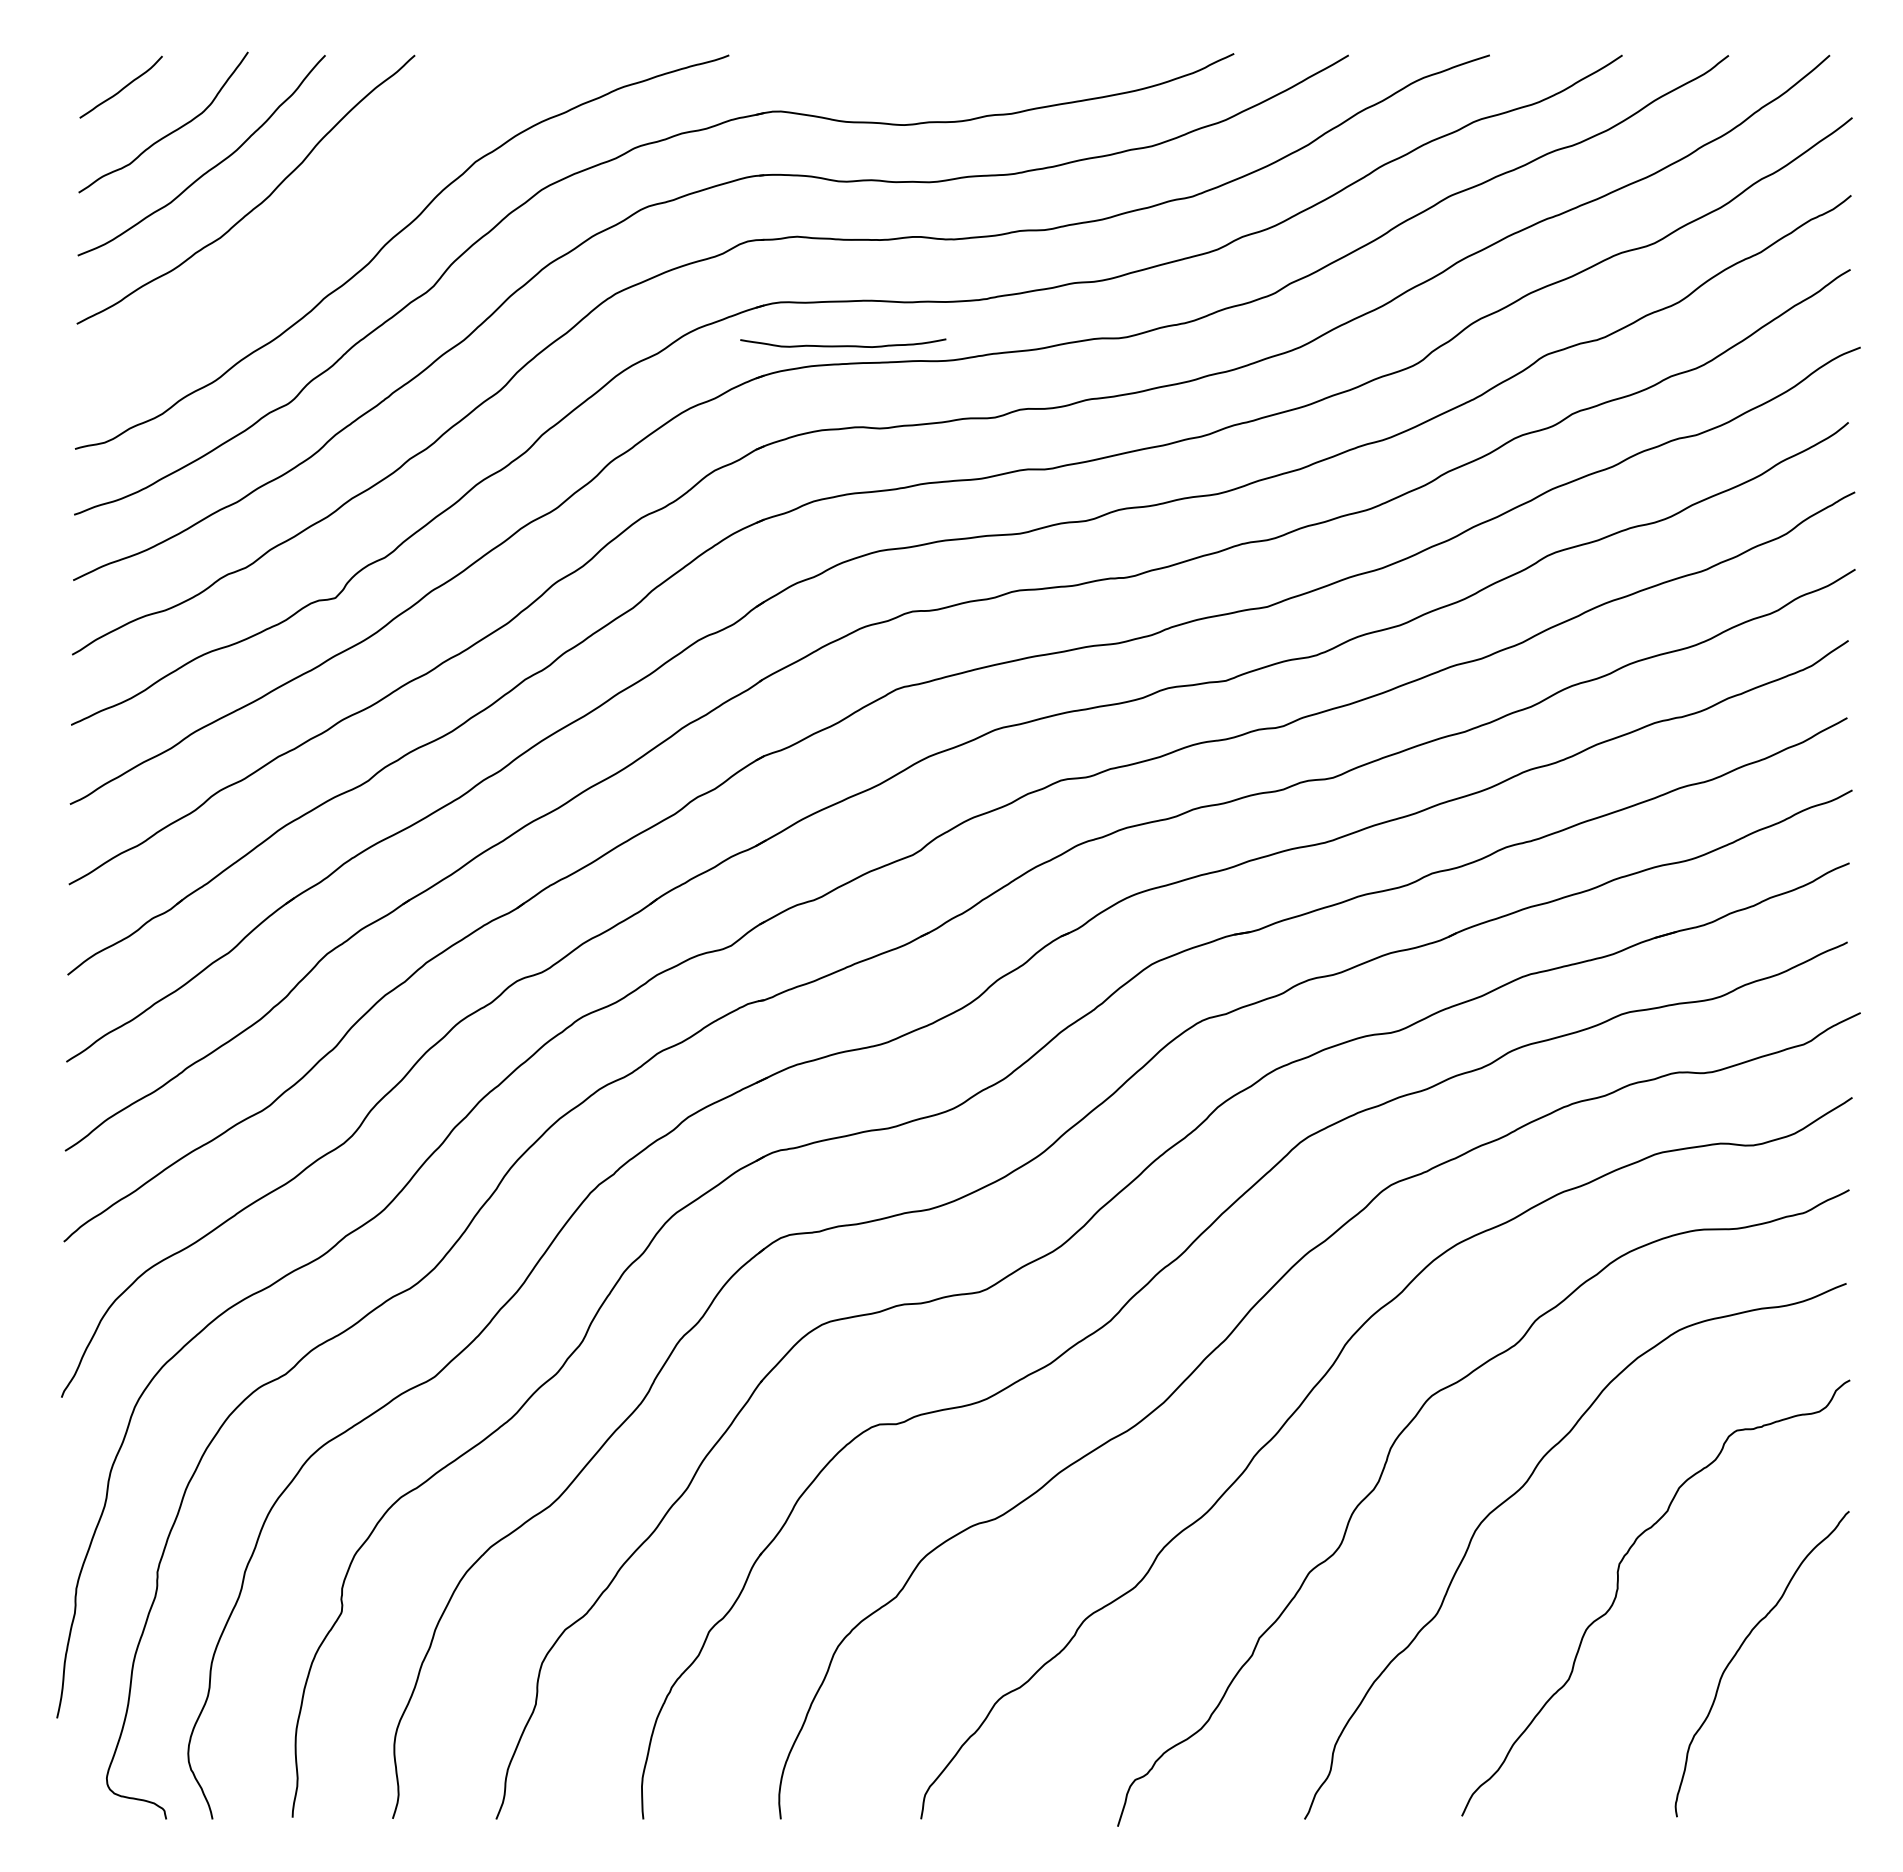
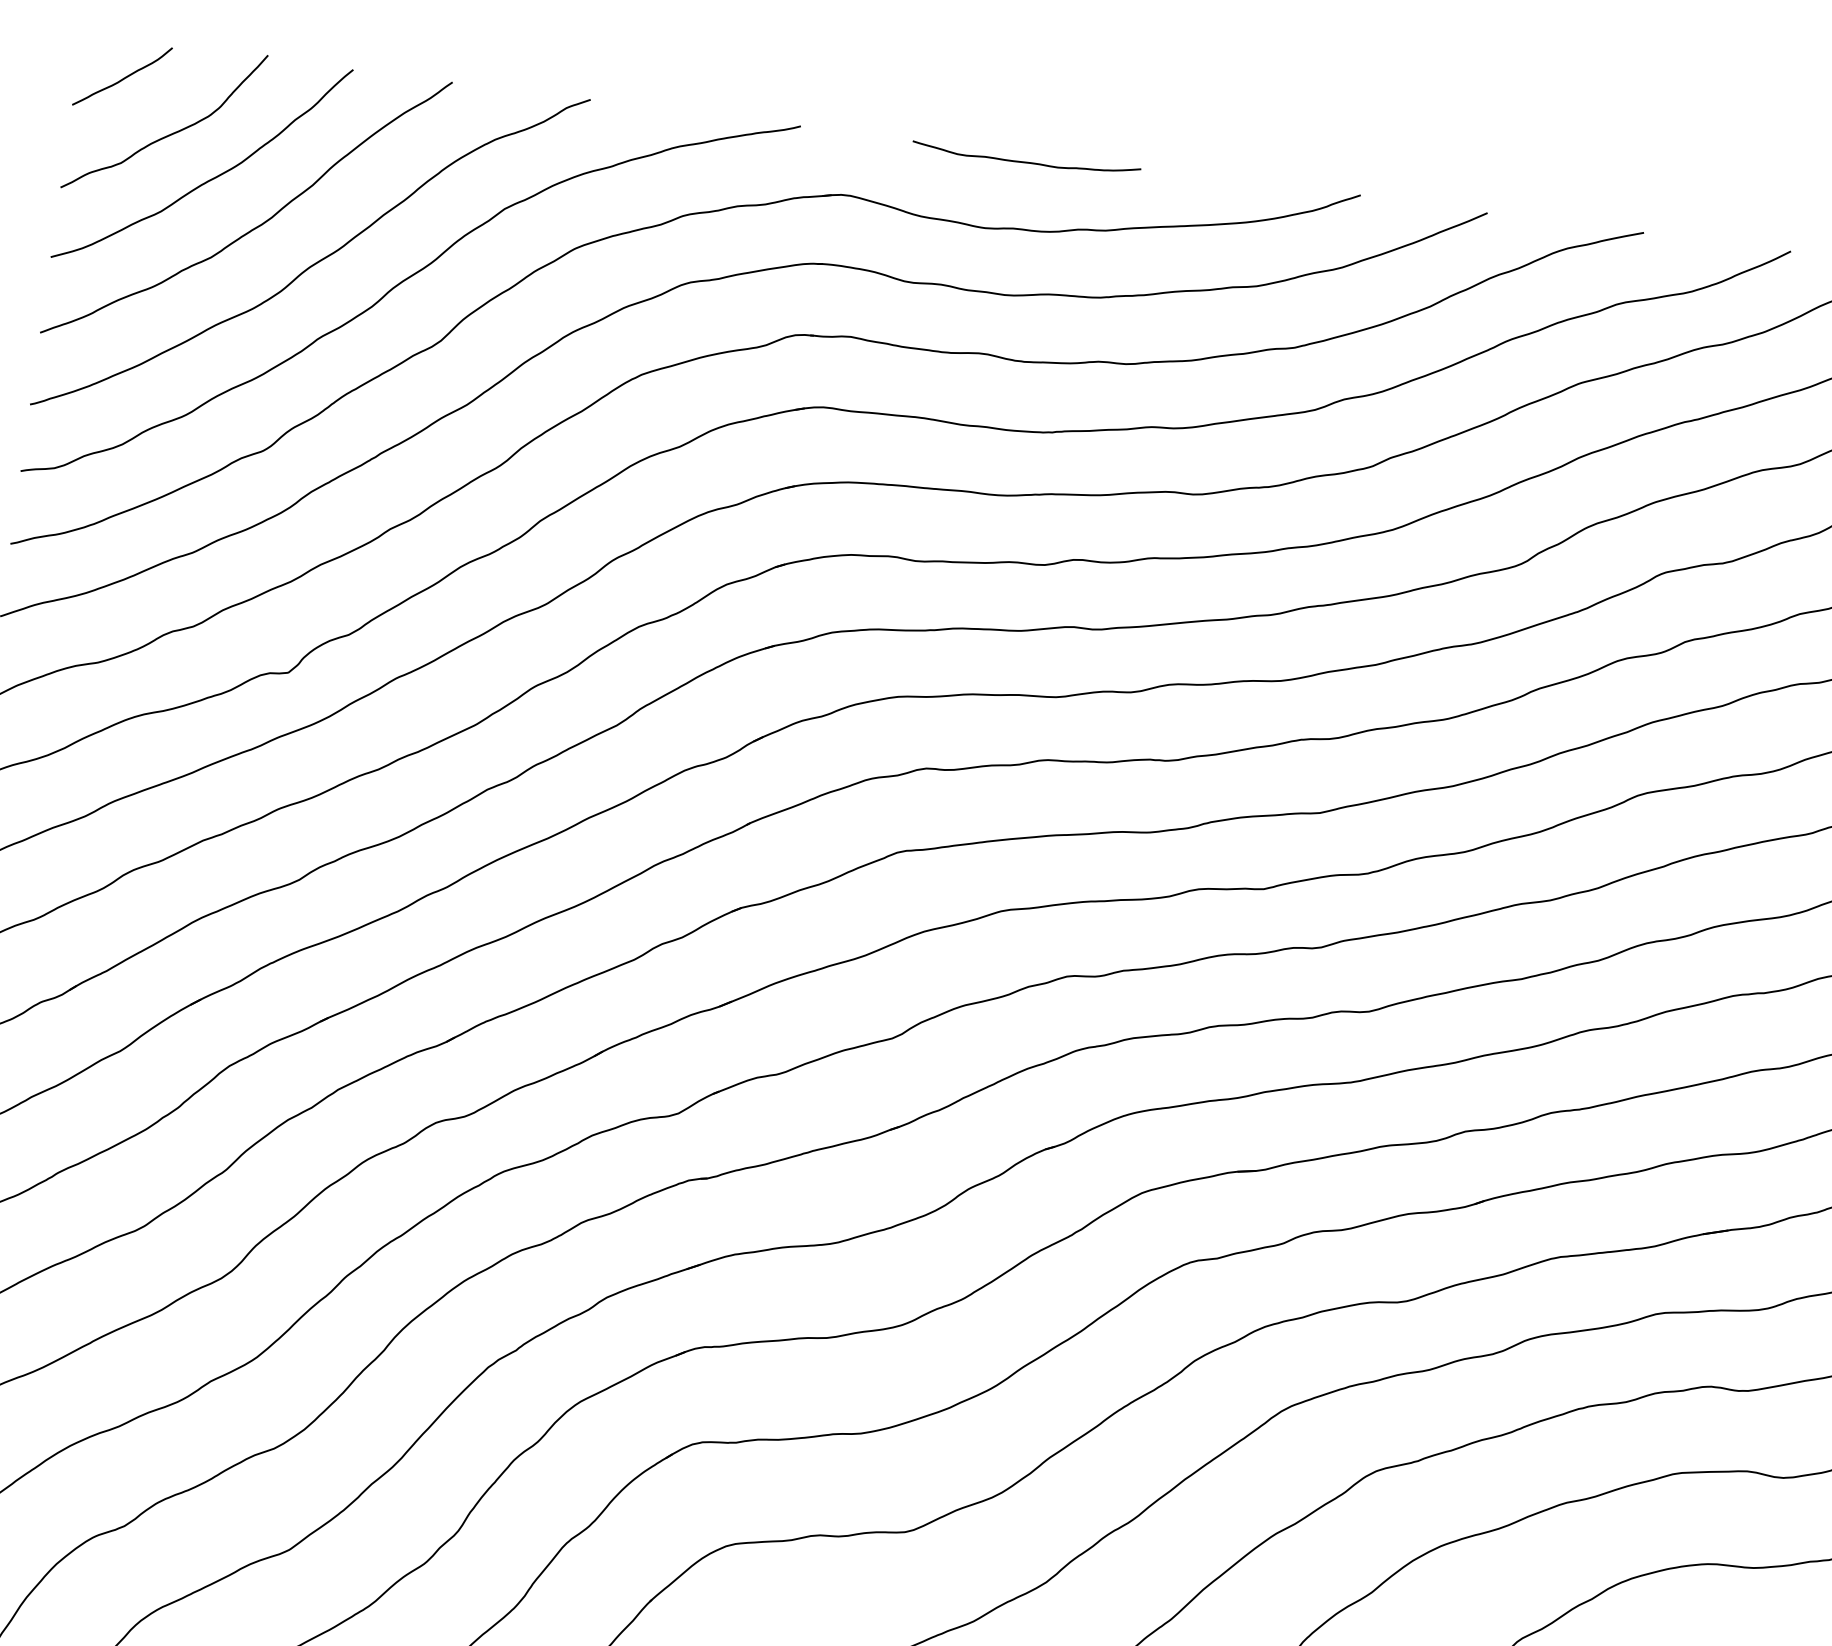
curve: (314, 229) -> (316, 261), added
curve: (843, 345) -> (1026, 161), moved

